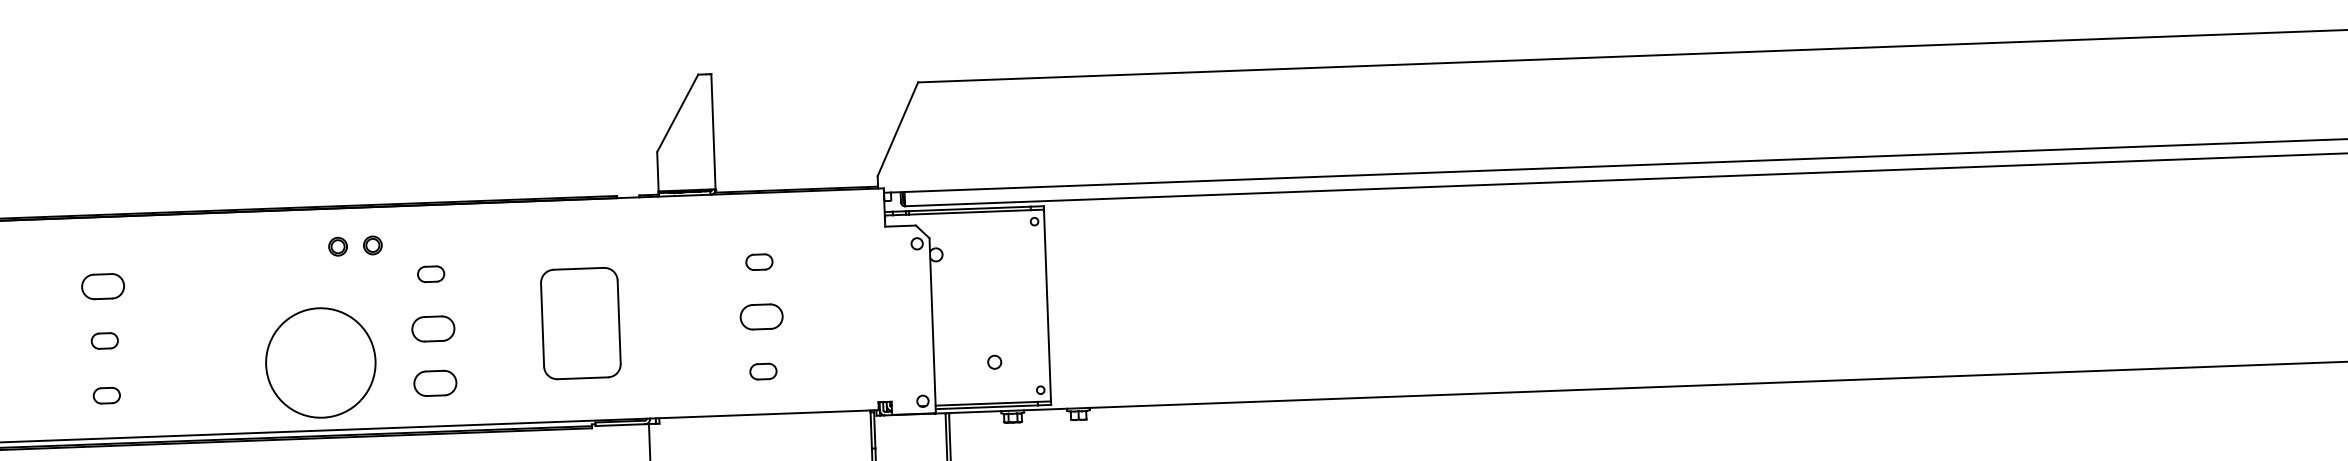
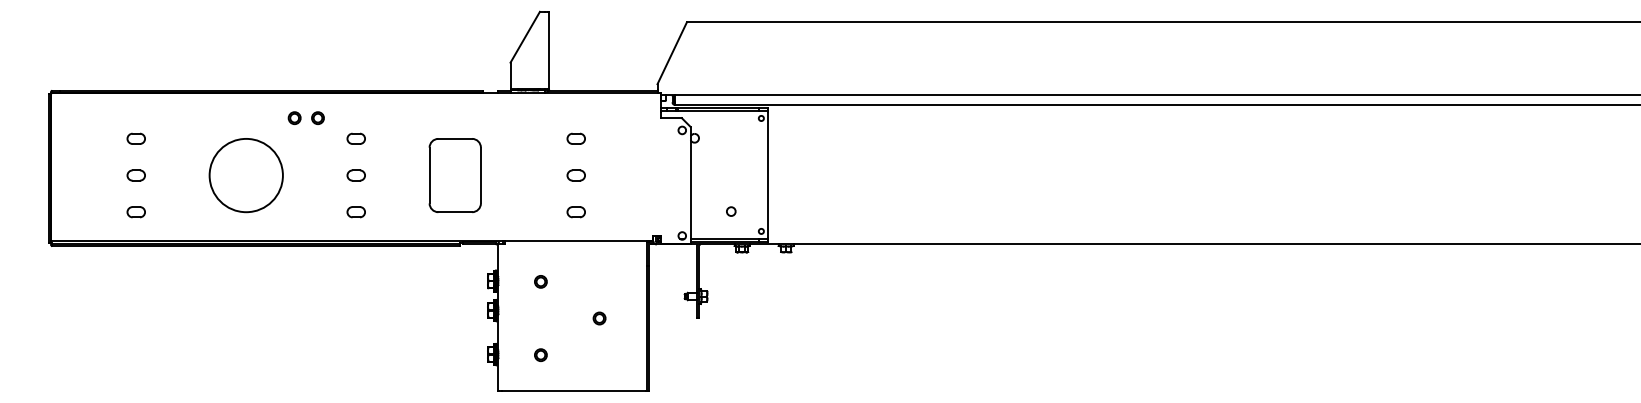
part: (101, 285) -> (135, 138), size x0.62
part: (760, 316) -> (575, 175), size x0.62
part: (431, 328) -> (355, 175), size x0.62
circle: (319, 362) -> (245, 175), moved
part: (434, 384) -> (355, 212), size x0.62

